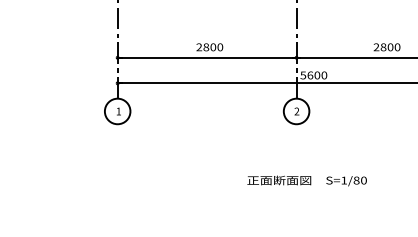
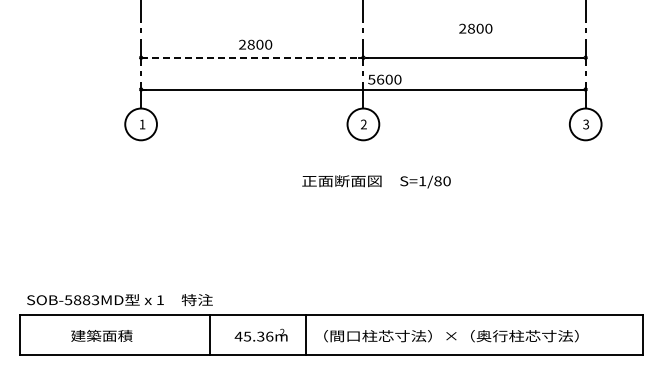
text: (386, 47) -> (475, 28), moved
line: (207, 57) -> (252, 57), solid -> dashed
text: (307, 180) -> (376, 181), moved

